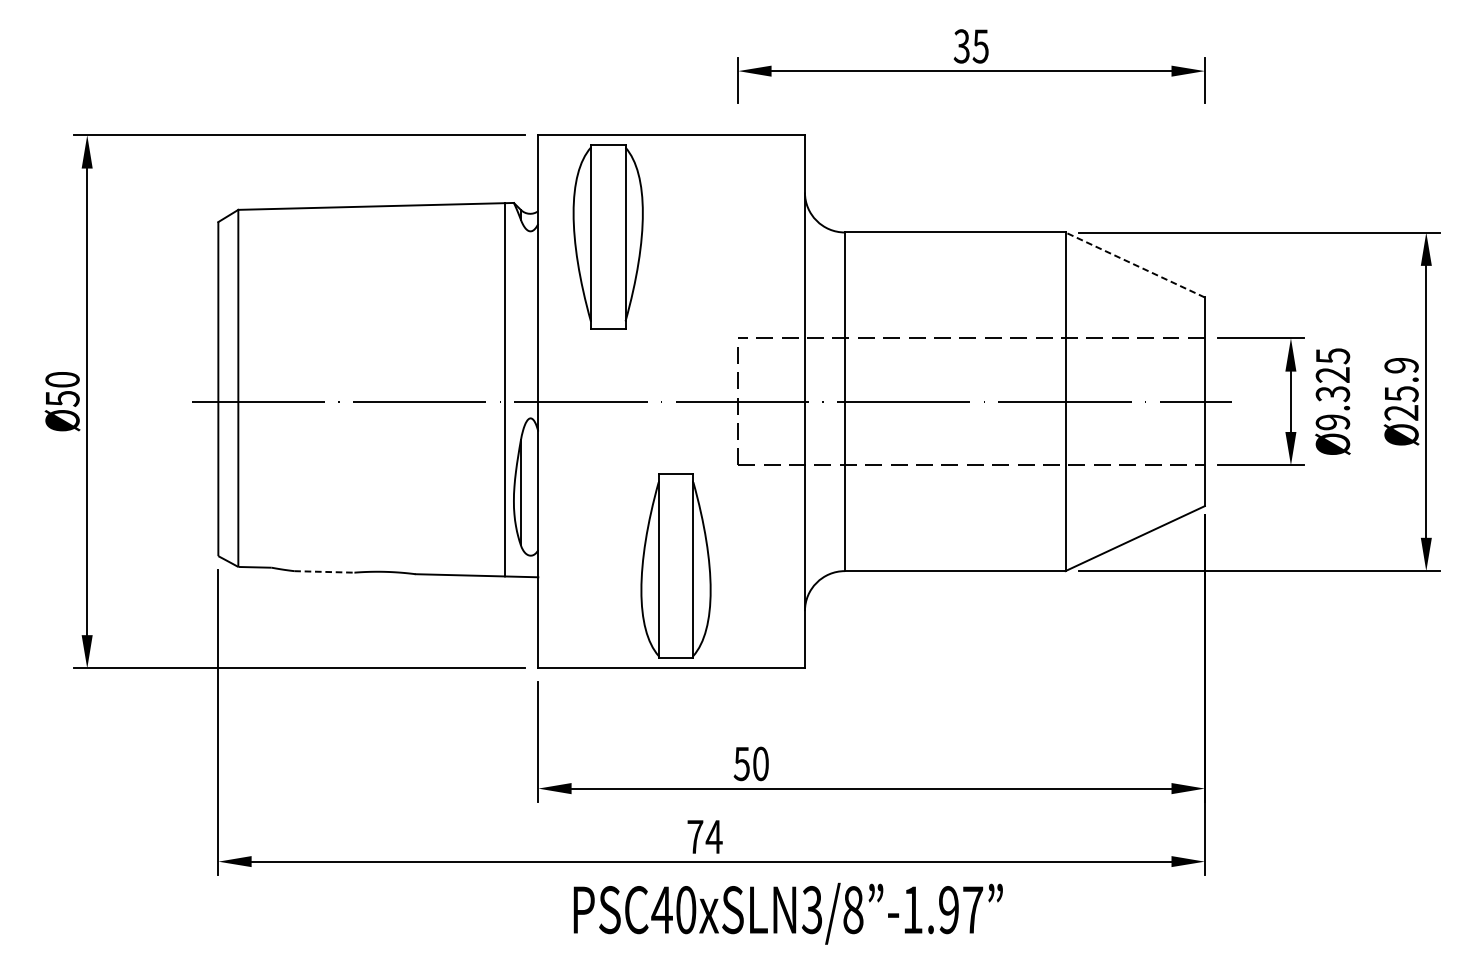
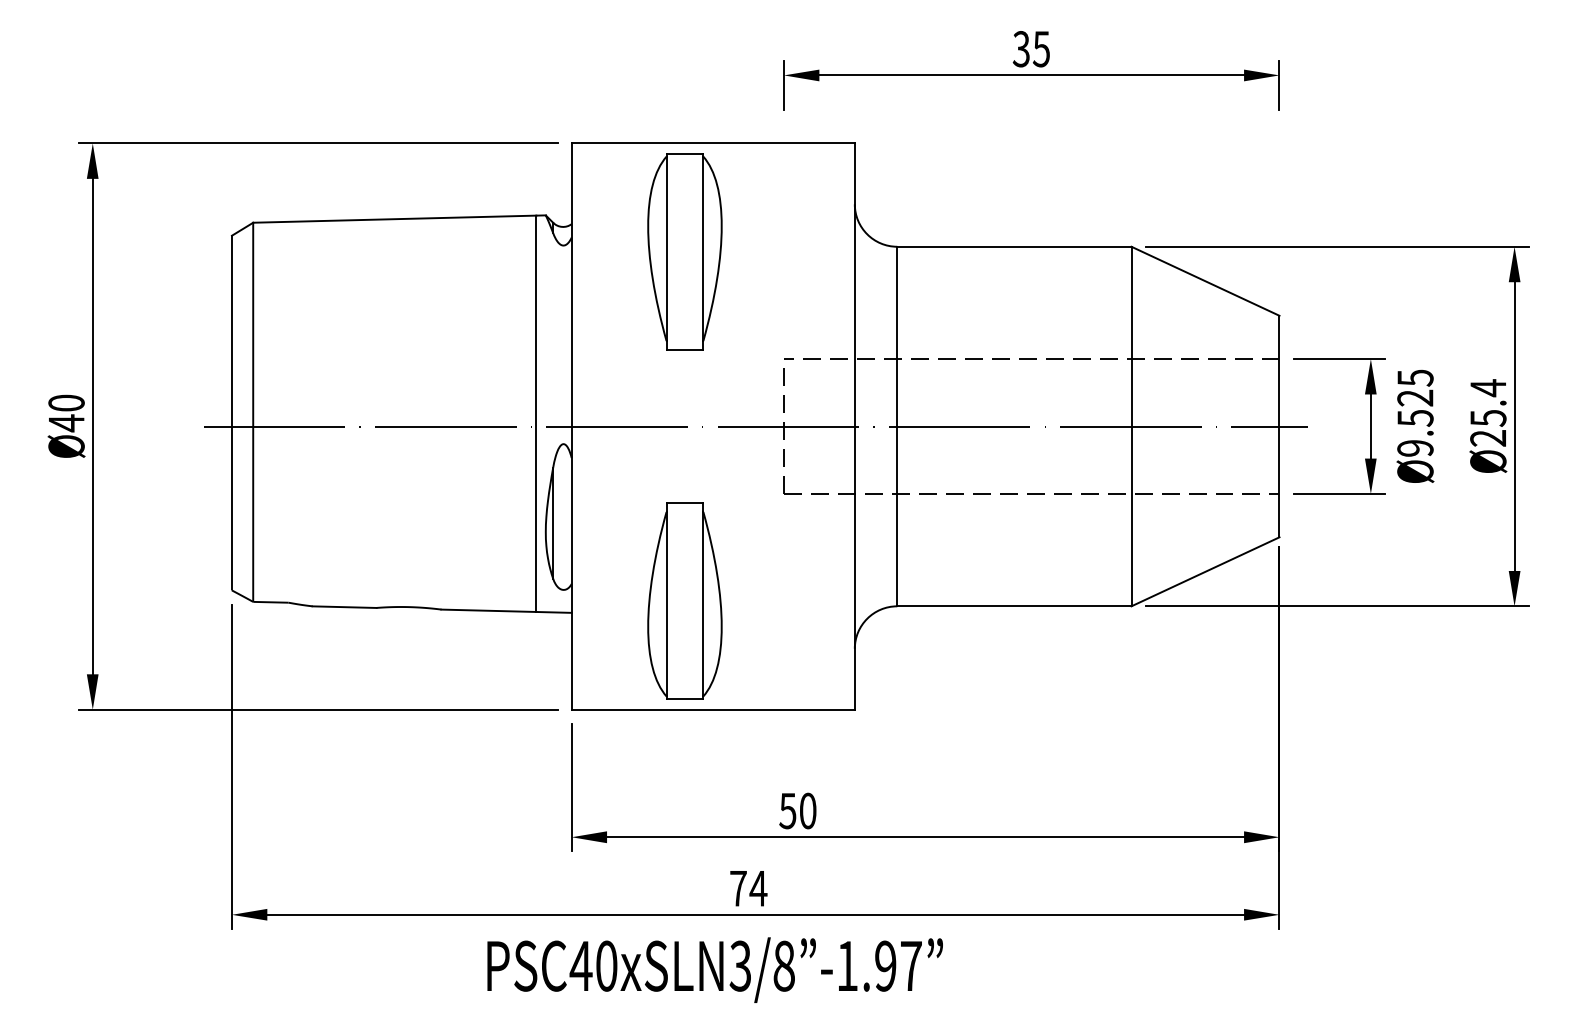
part: (607, 236) -> (684, 251), moved
line: (1135, 265) -> (1205, 281), dashed -> solid
text: (1401, 365) -> (1488, 388), Ø25.9 -> Ø25.4
text: (1332, 394) -> (1414, 418), Ø9.325 -> Ø9.525
text: (62, 398) -> (66, 423), Ø50 -> Ø40
part: (675, 565) -> (684, 600), moved
line: (324, 572) -> (344, 607), dashed -> solid
text: (787, 913) -> (714, 969), moved

